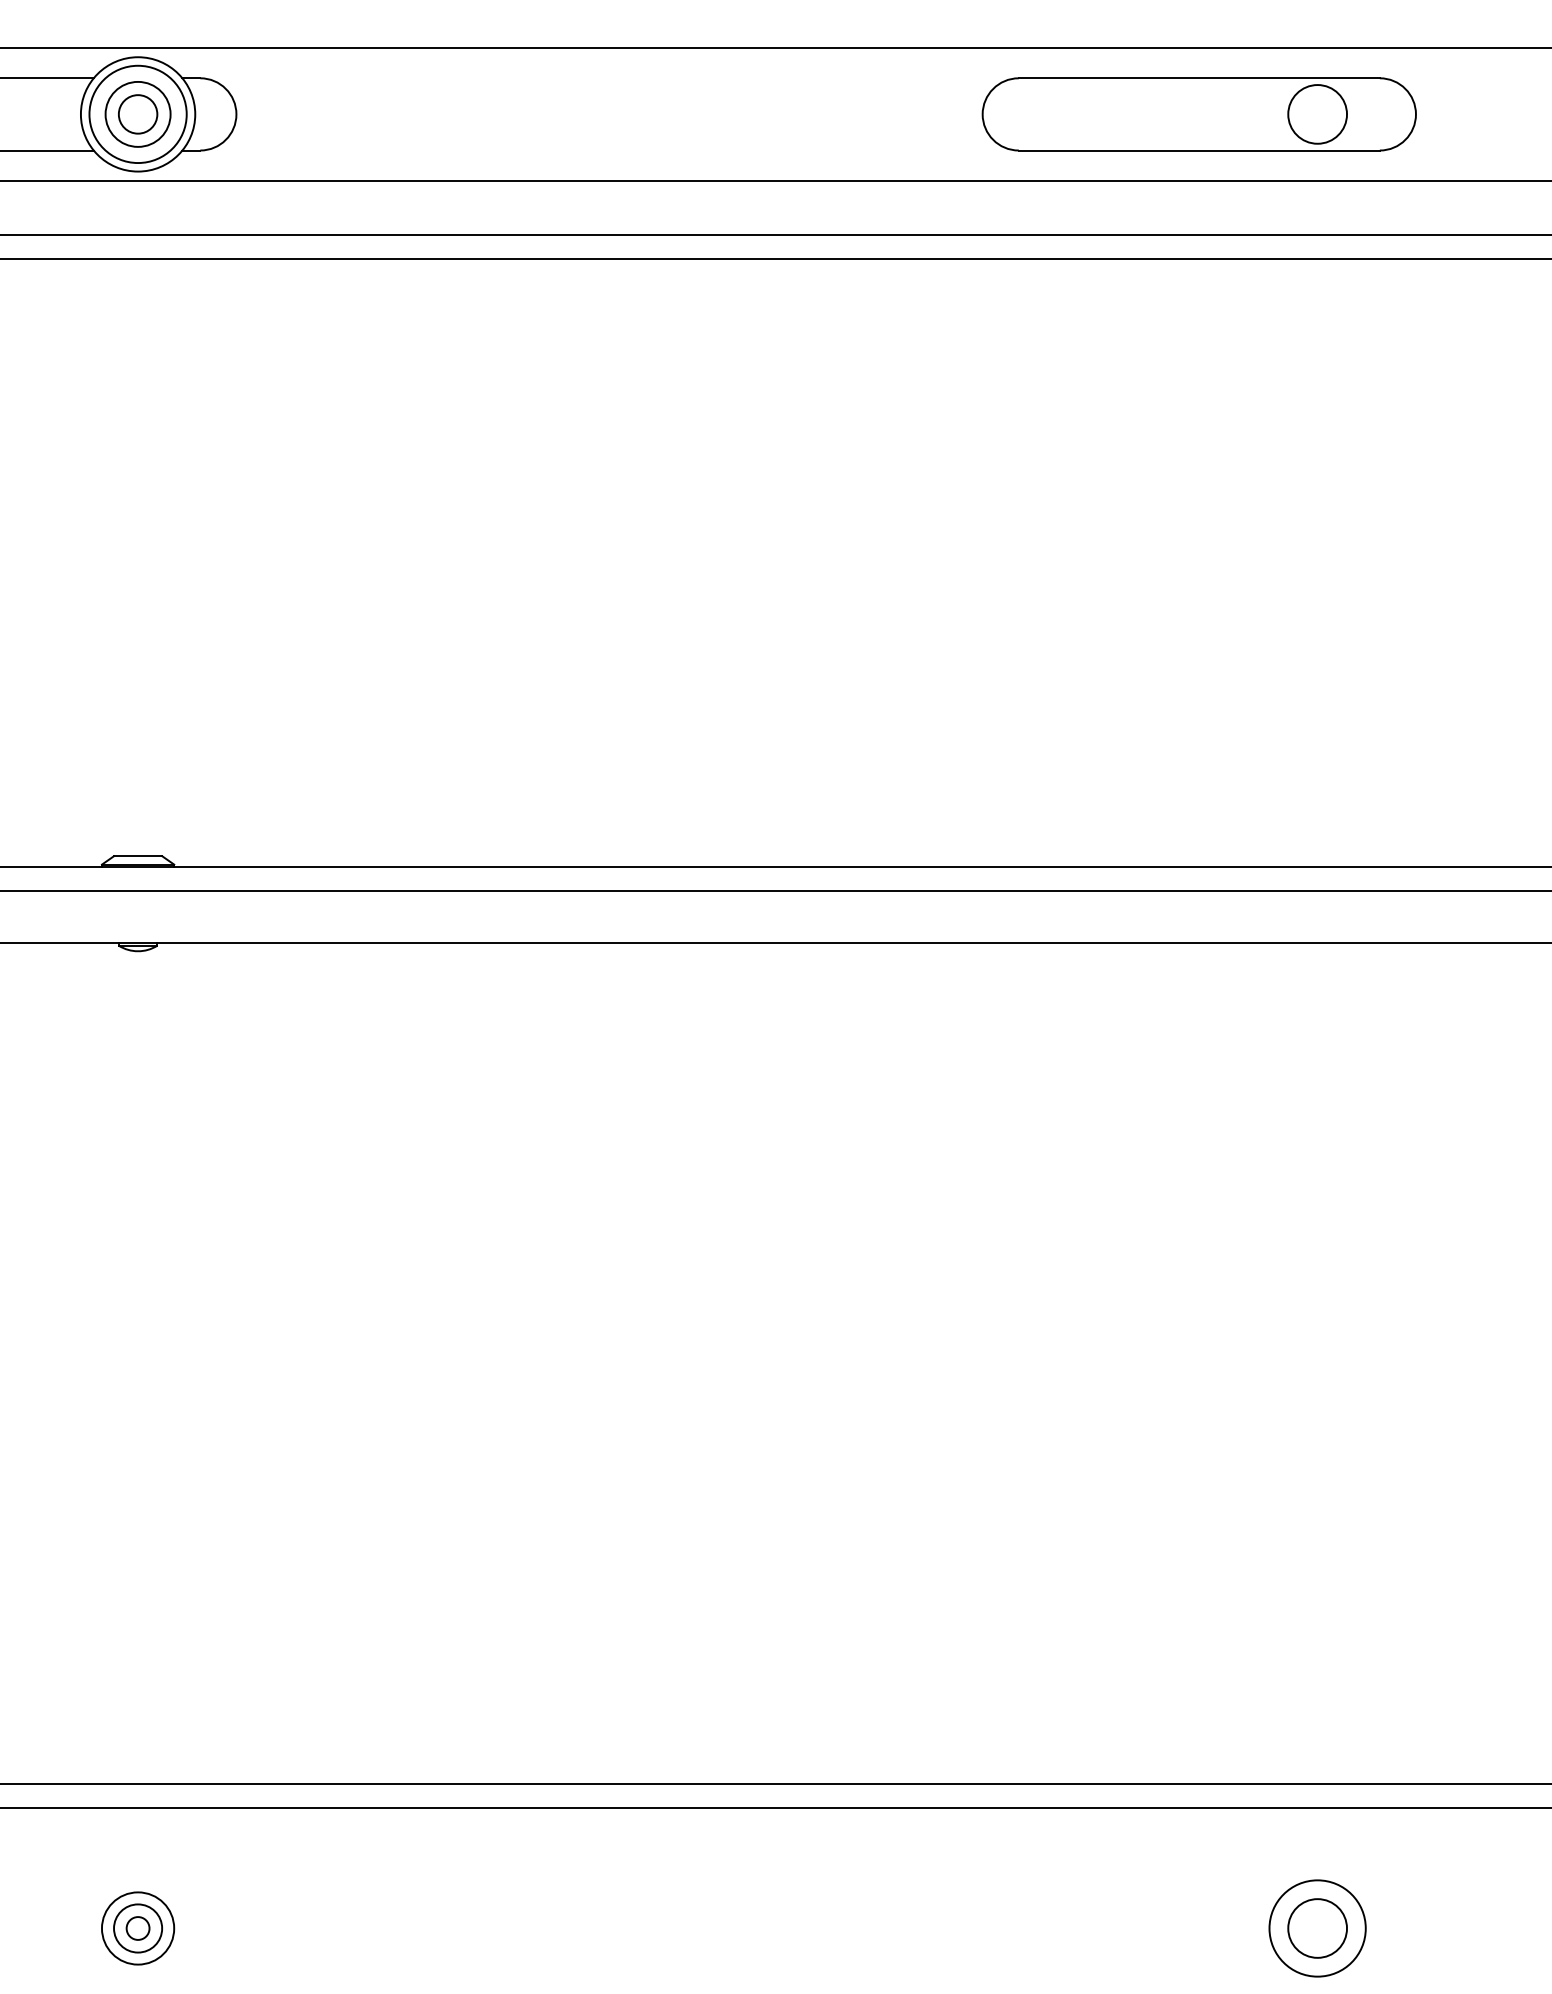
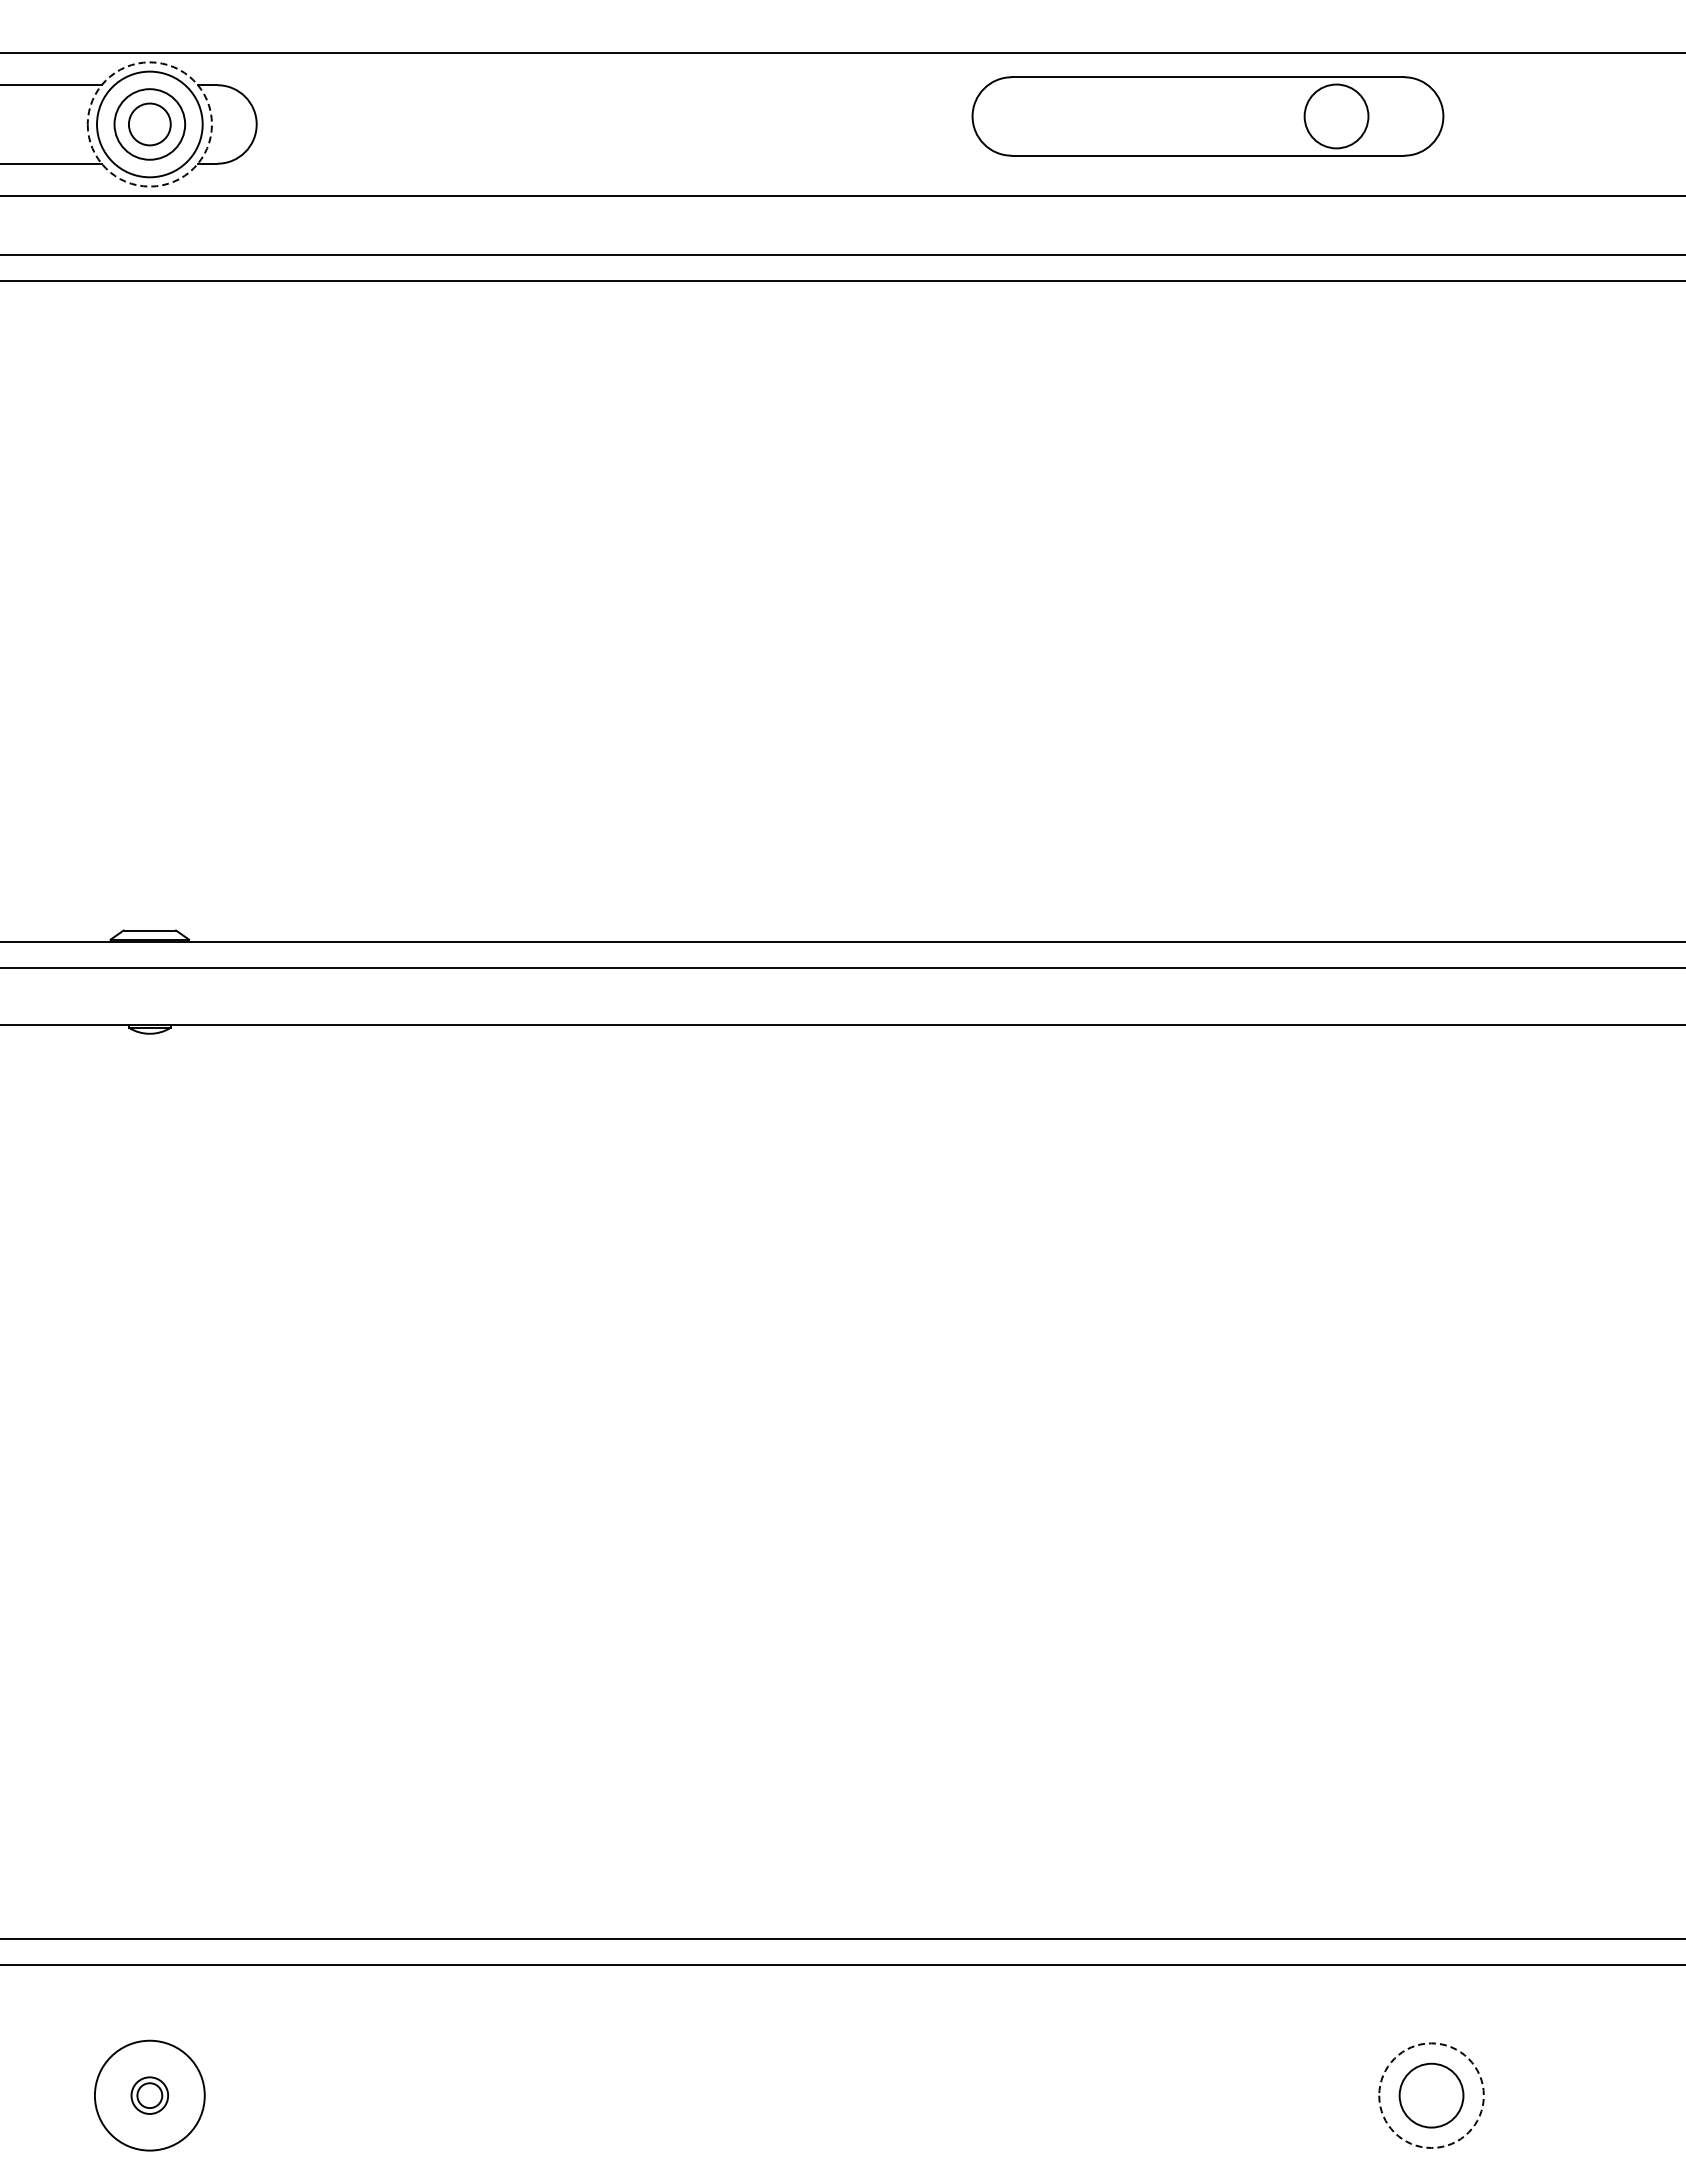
circle: (137, 114) -> (149, 124), solid -> dashed
part: (1198, 114) -> (1207, 116), moved
circle: (137, 1928) -> (149, 2095), size x0.7
circle: (137, 1928) -> (149, 2095), size x1.4
circle: (1317, 1928) -> (1431, 2095), solid -> dashed

